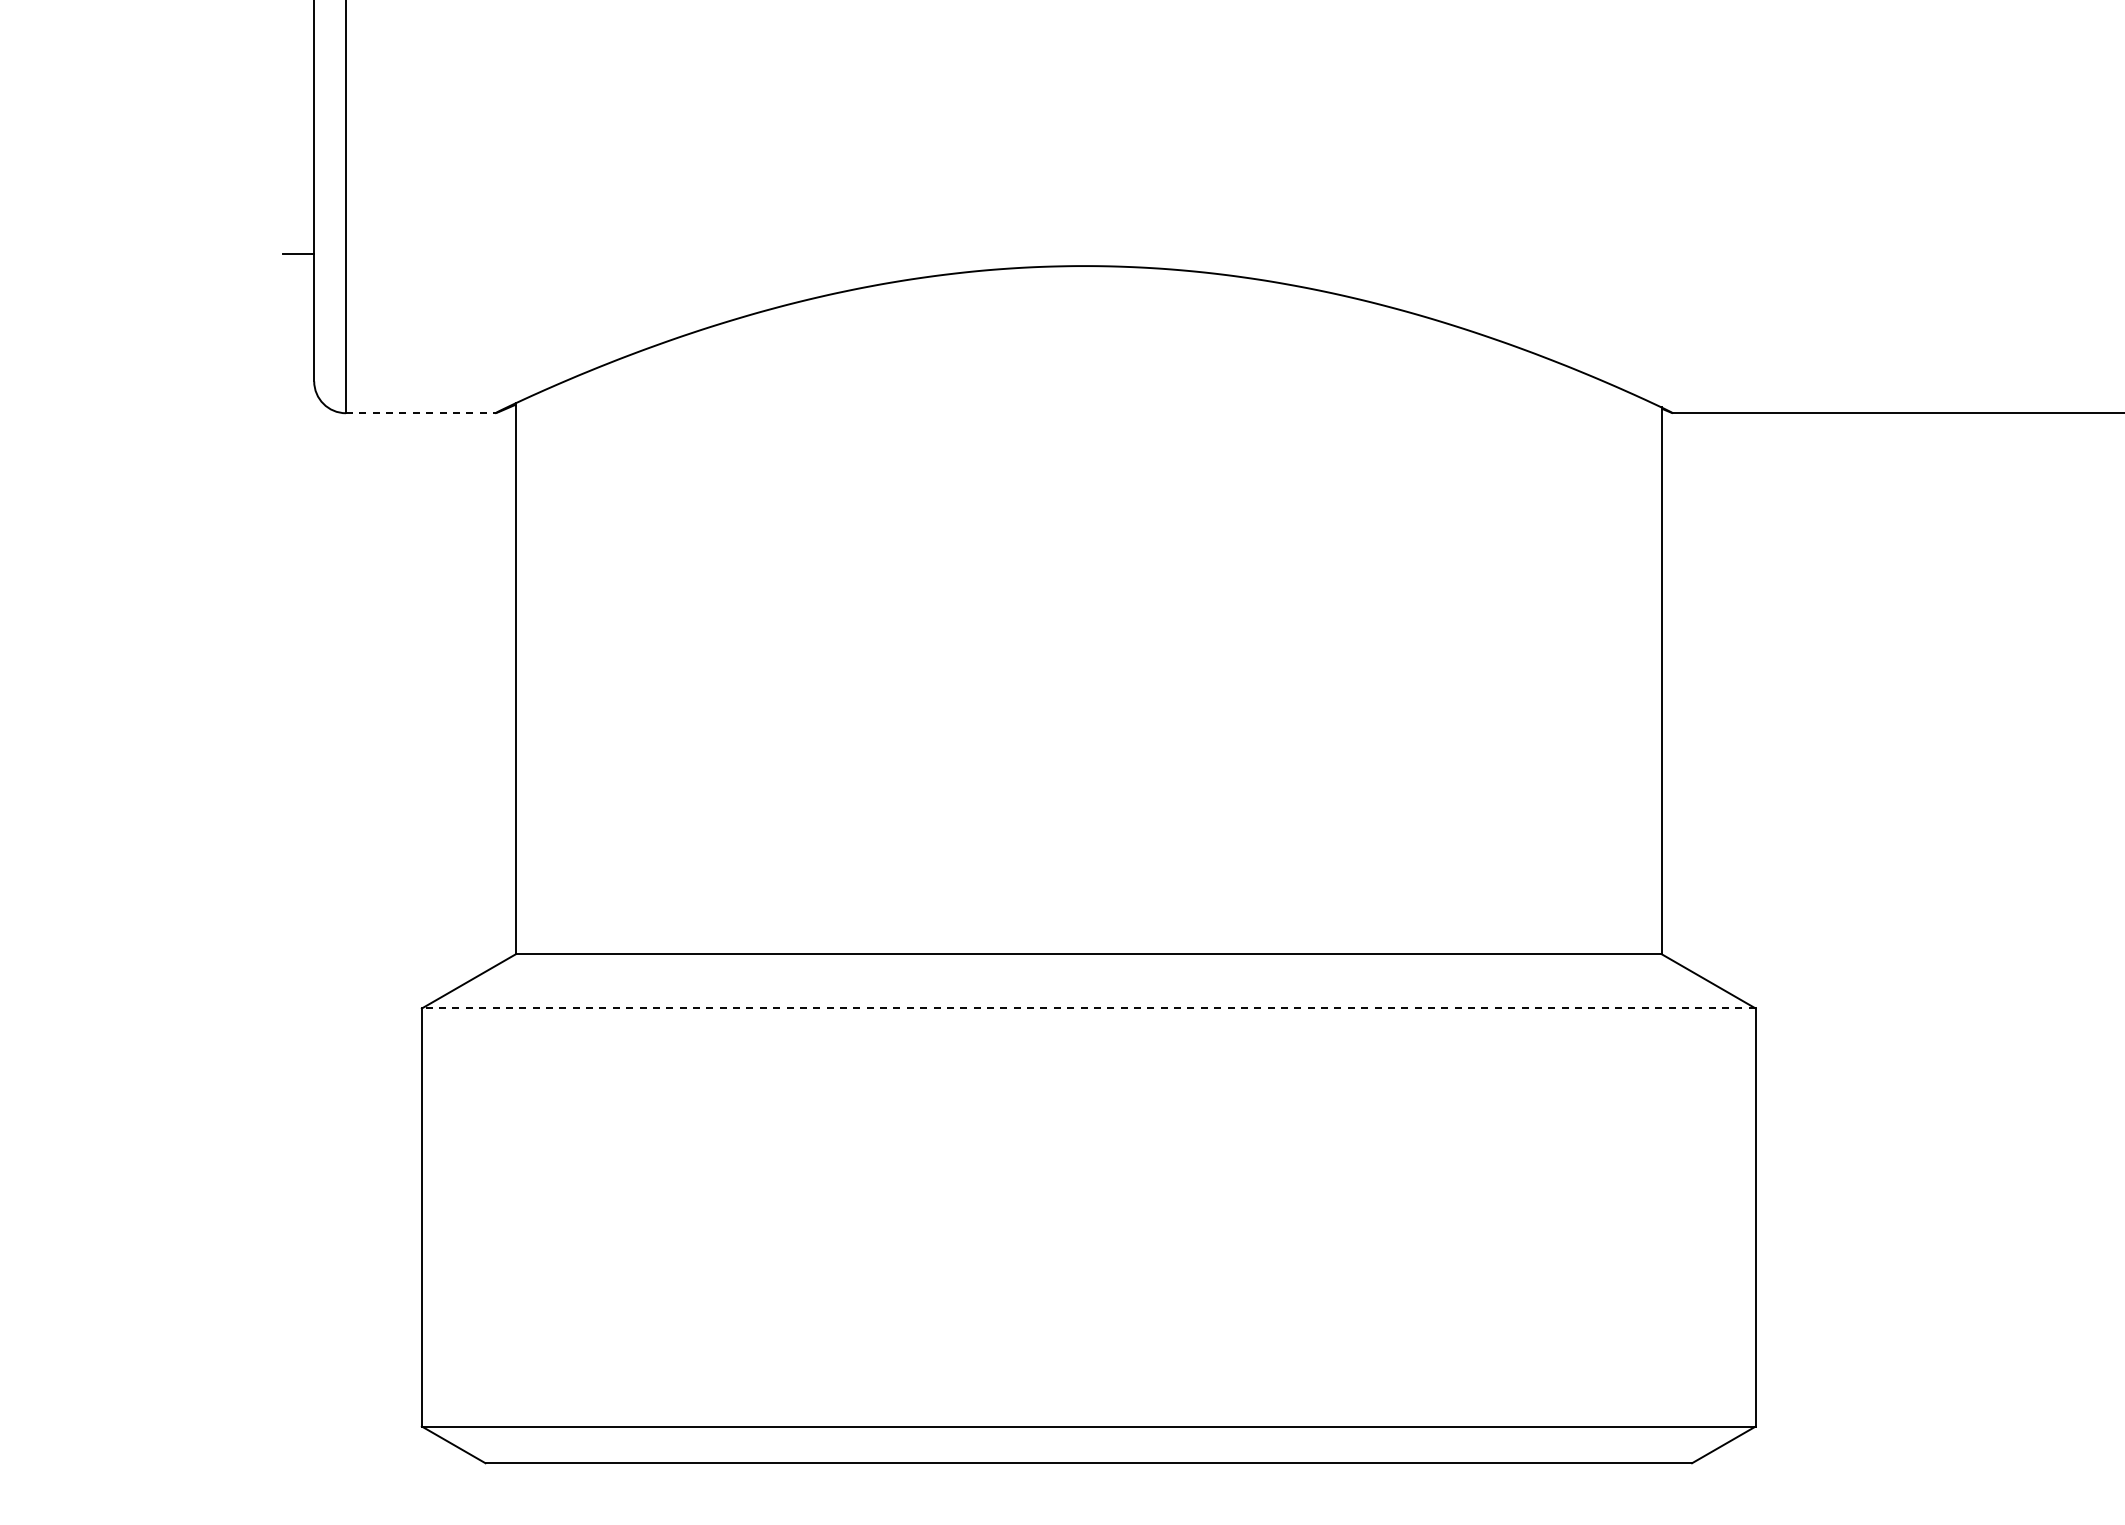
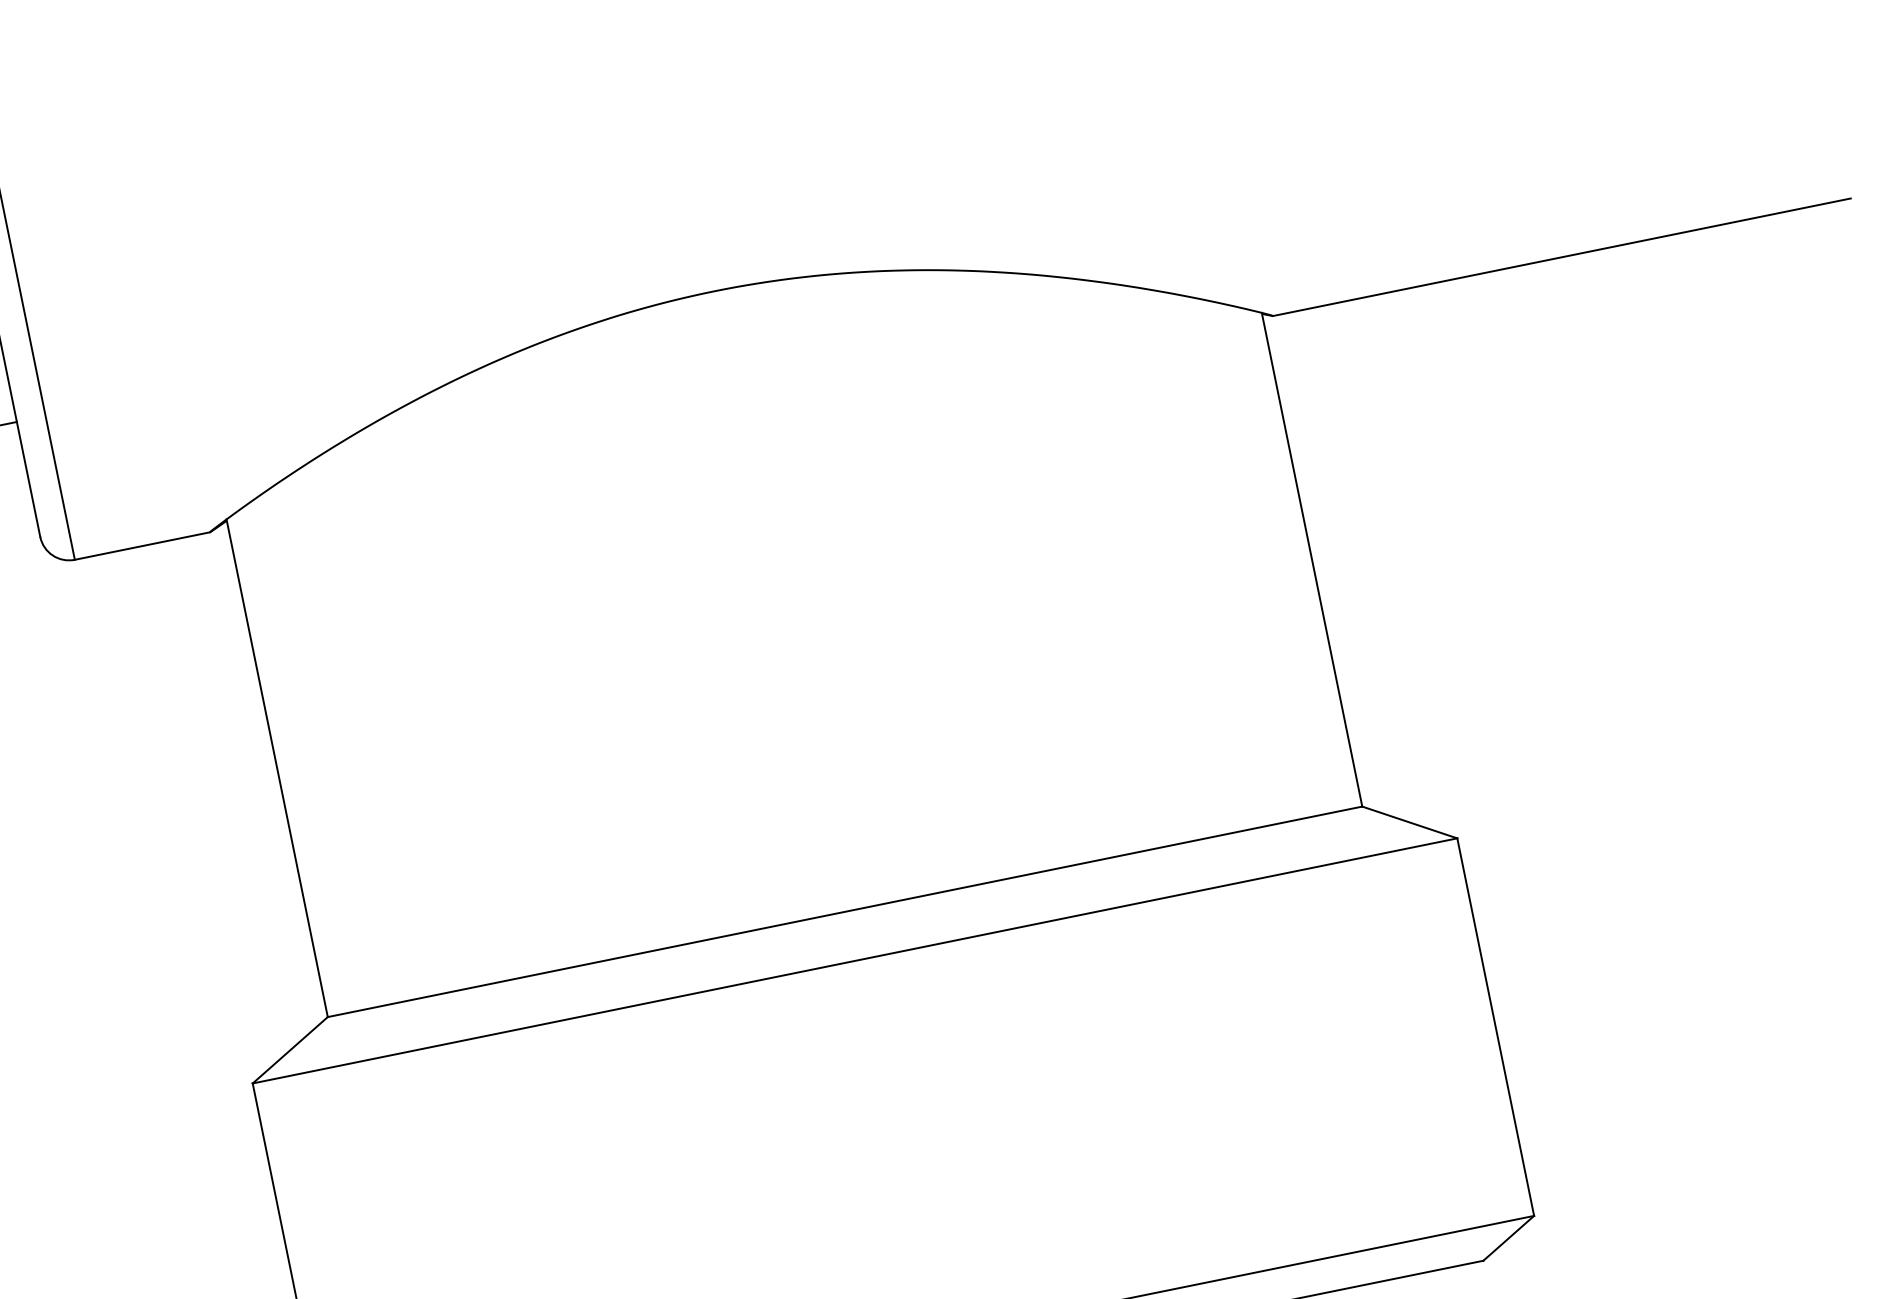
line: (420, 413) -> (142, 546), dashed -> solid
line: (1088, 1008) -> (854, 960), dashed -> solid

